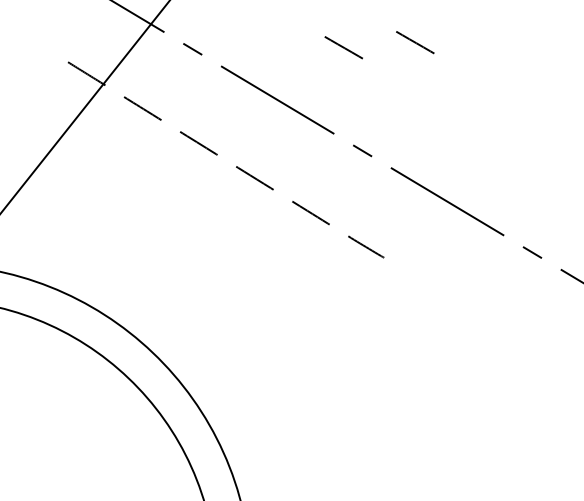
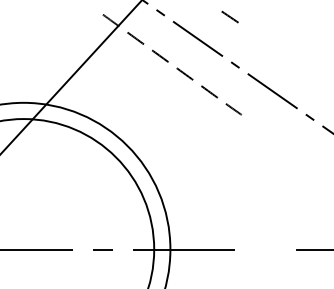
line: (413, 41) -> (262, 16), removed

